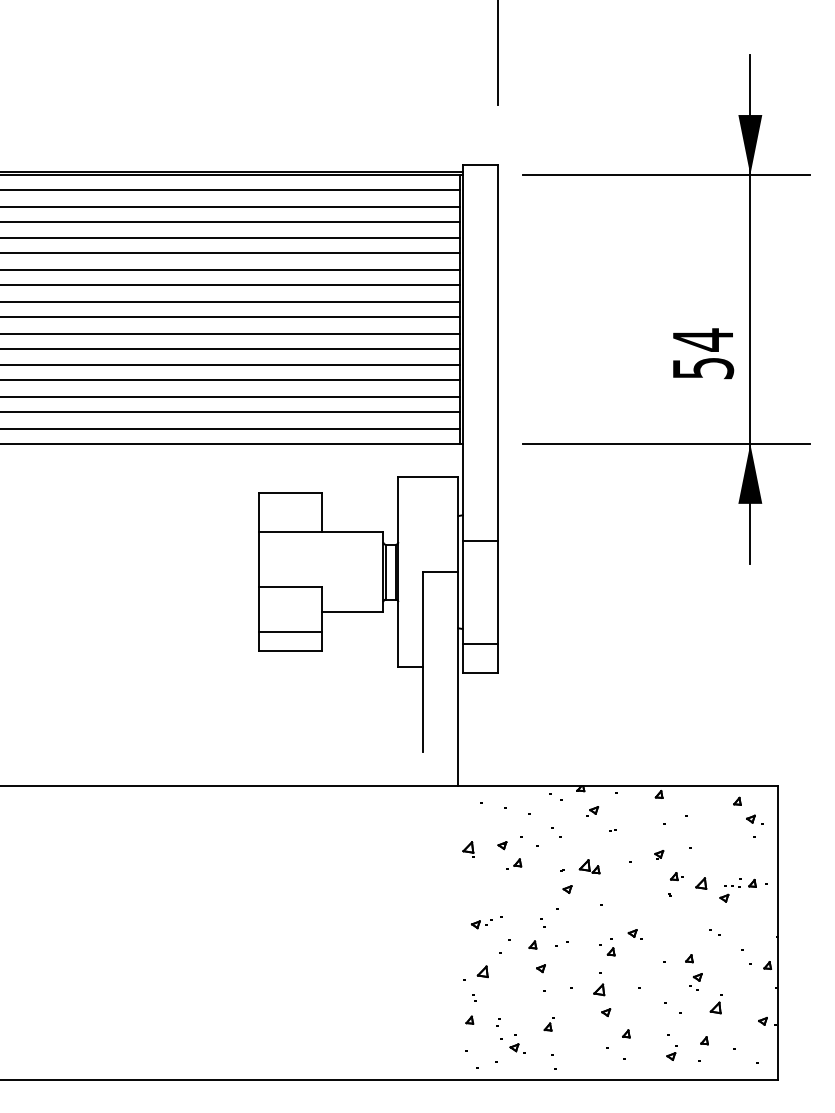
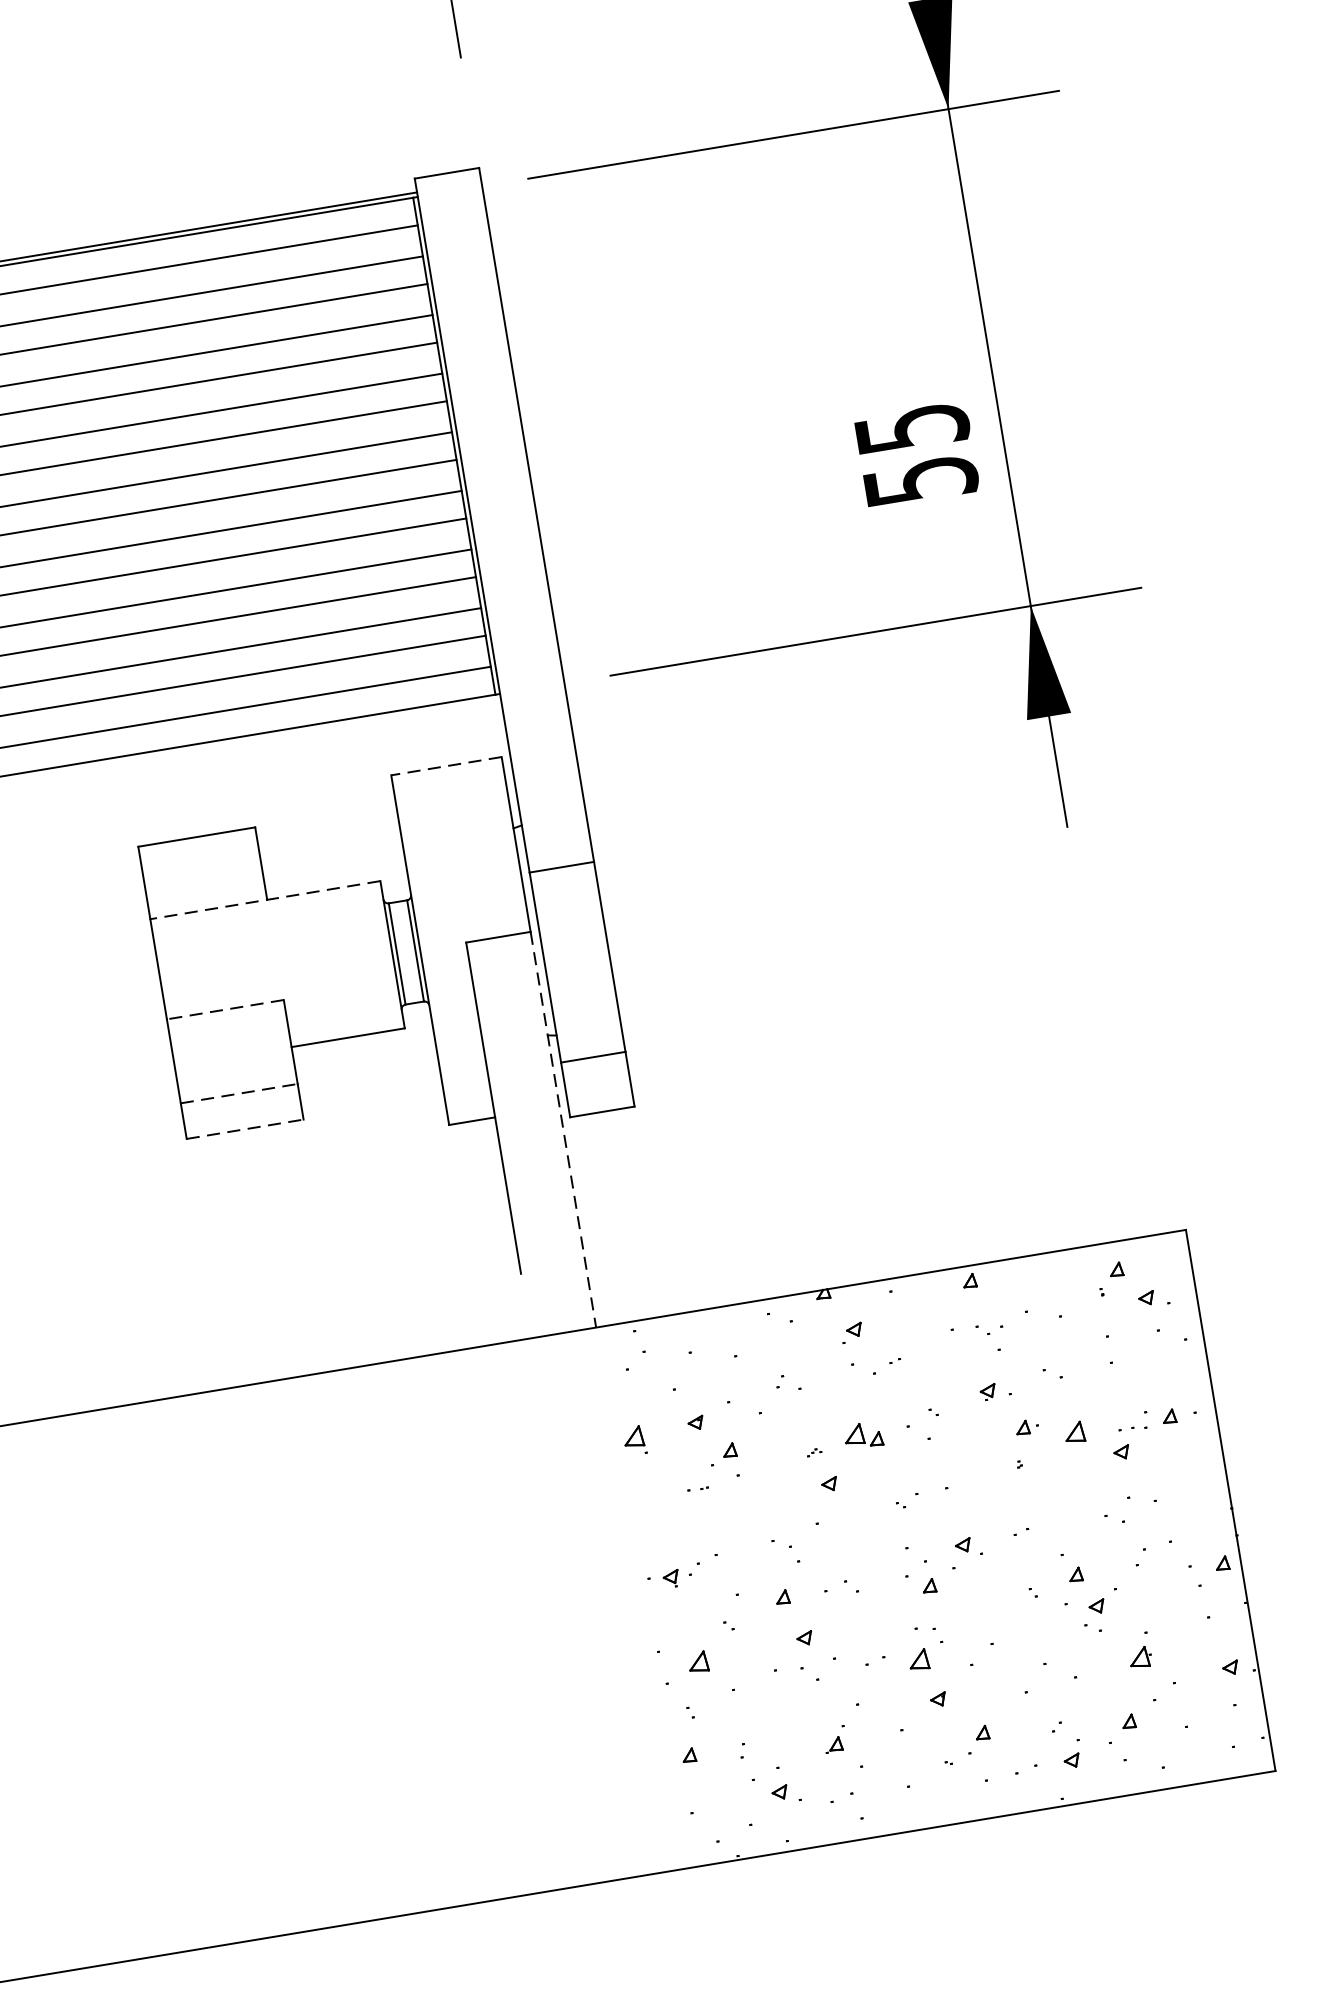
text: (703, 339) -> (912, 427), 54 -> 55
line: (428, 477) -> (446, 766), solid -> dashed
line: (320, 532) -> (264, 900), solid -> dashed
line: (290, 586) -> (225, 1009), solid -> dashed
line: (290, 632) -> (239, 1094), solid -> dashed
line: (290, 651) -> (245, 1129), solid -> dashed
line: (458, 679) -> (564, 1129), solid -> dashed

